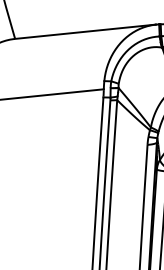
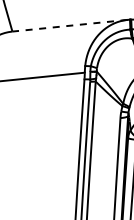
line: (85, 31) -> (69, 25), solid -> dashed

